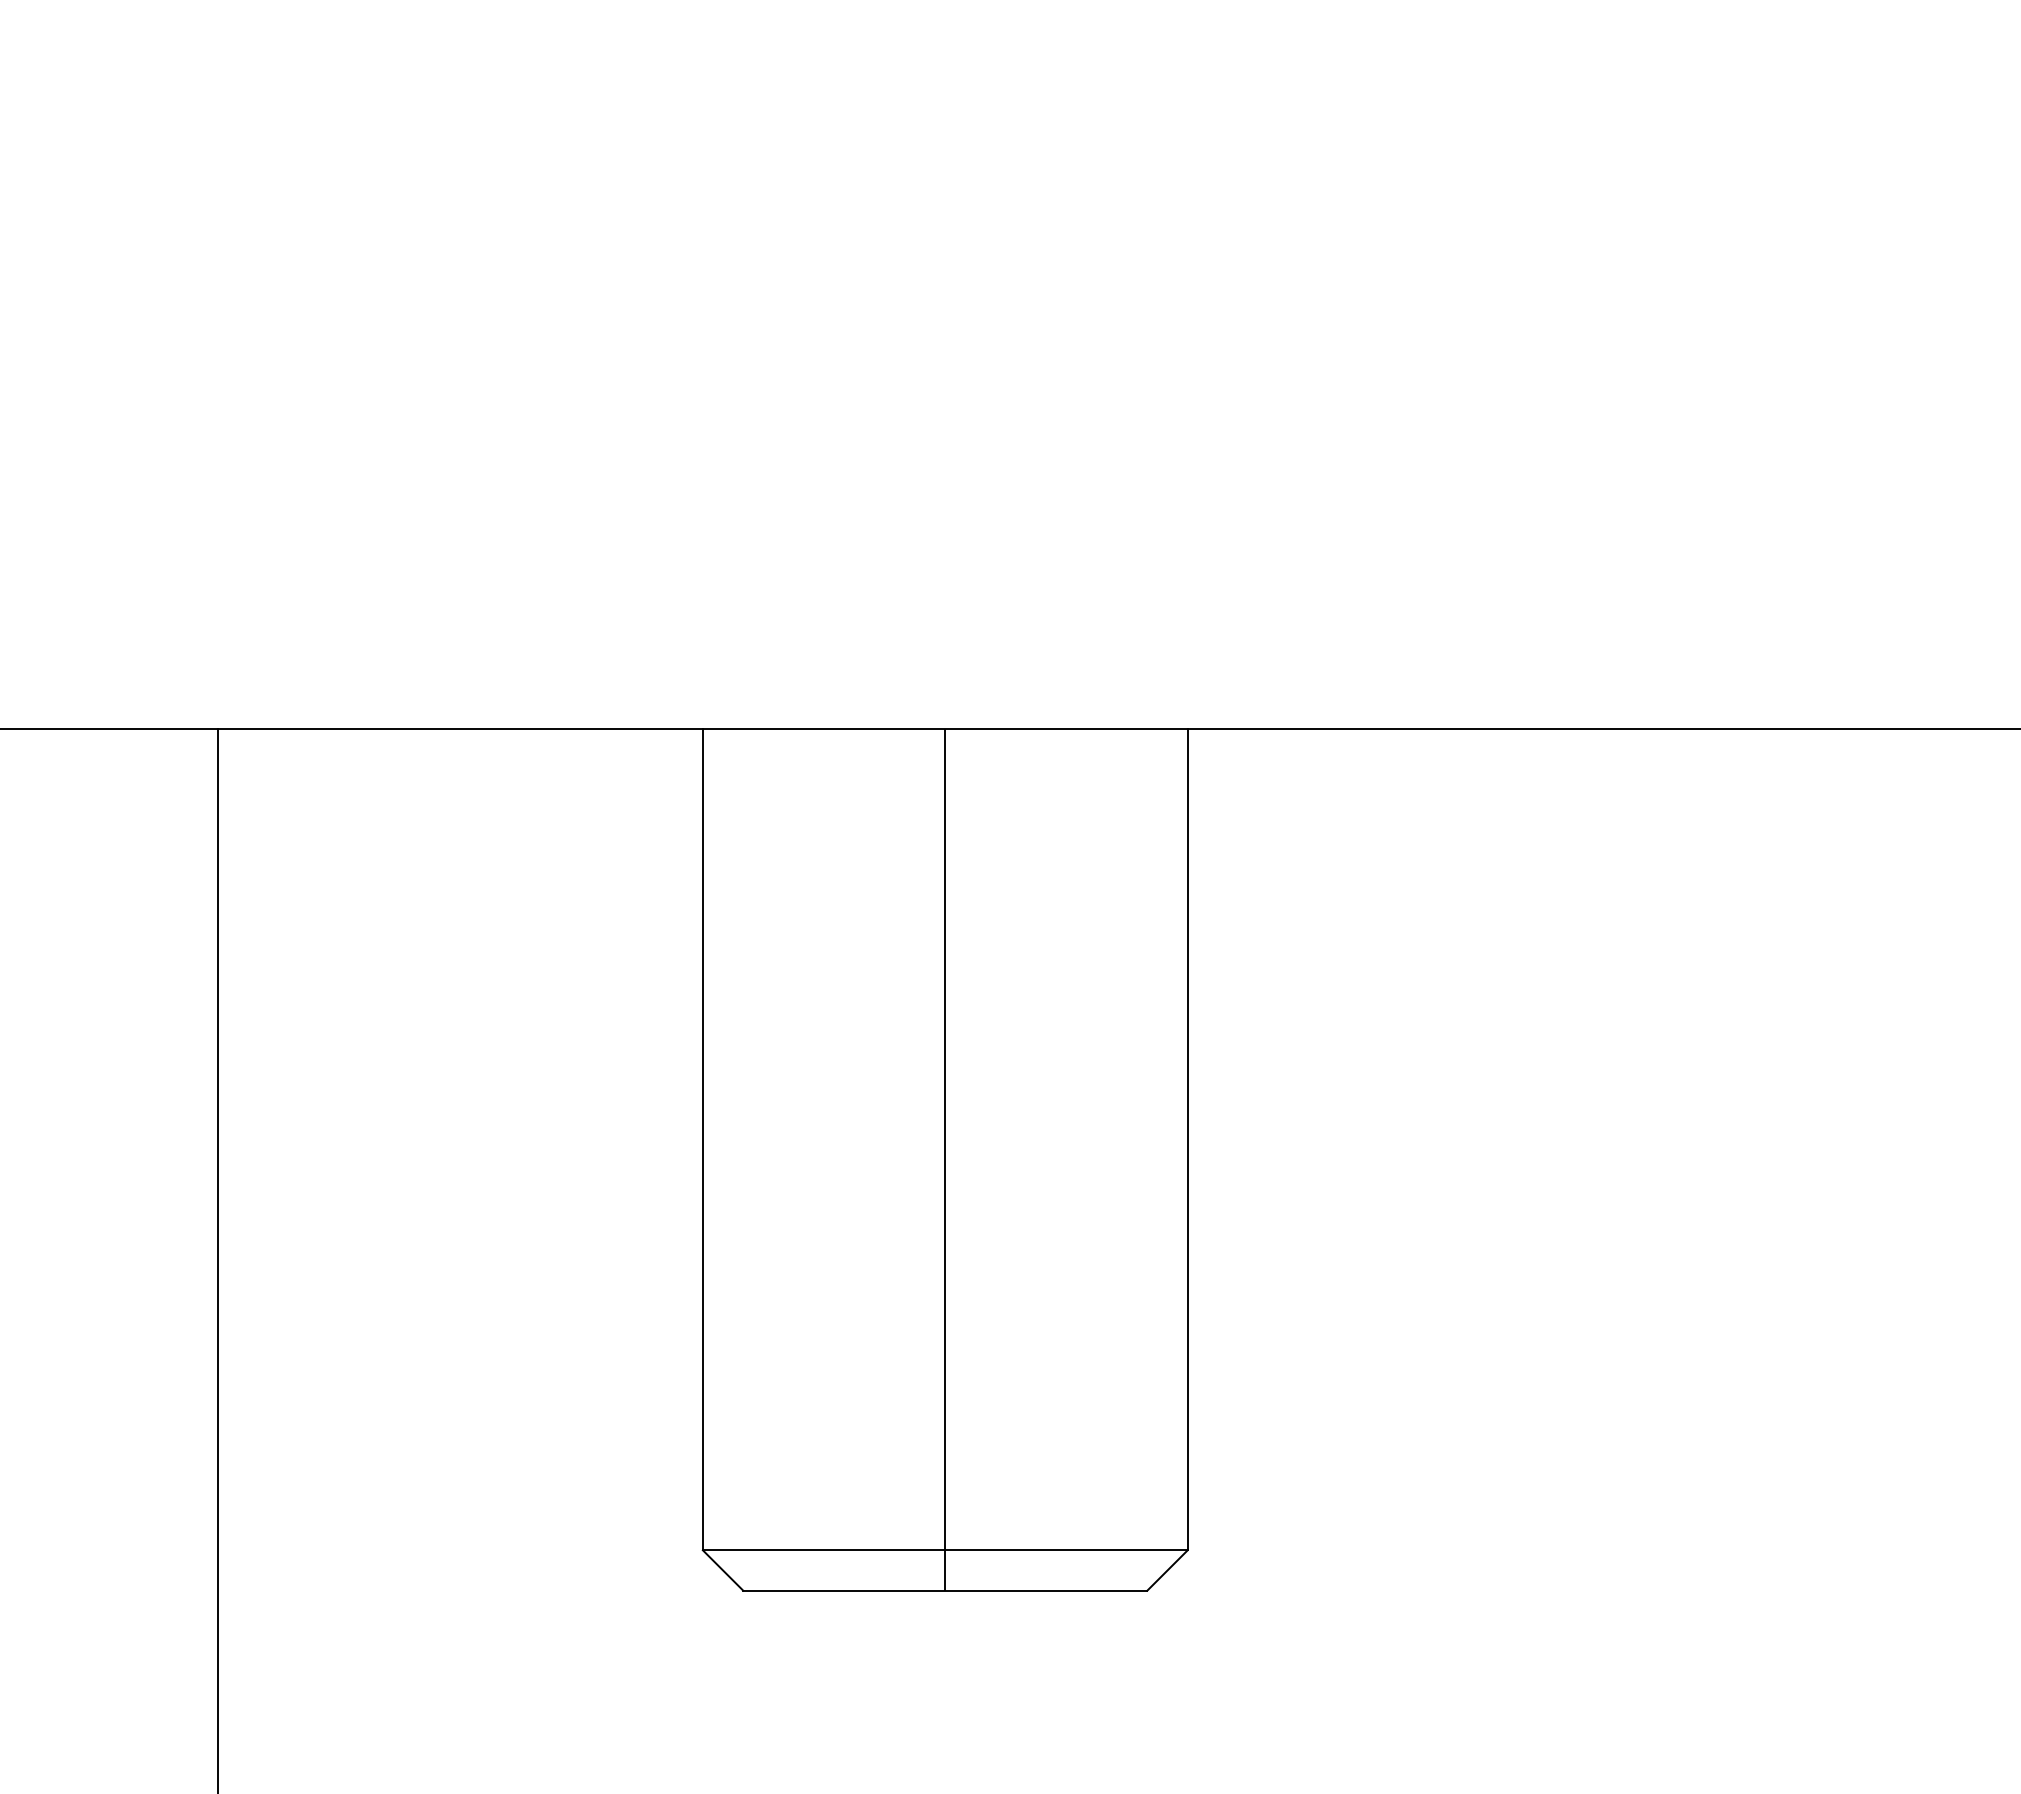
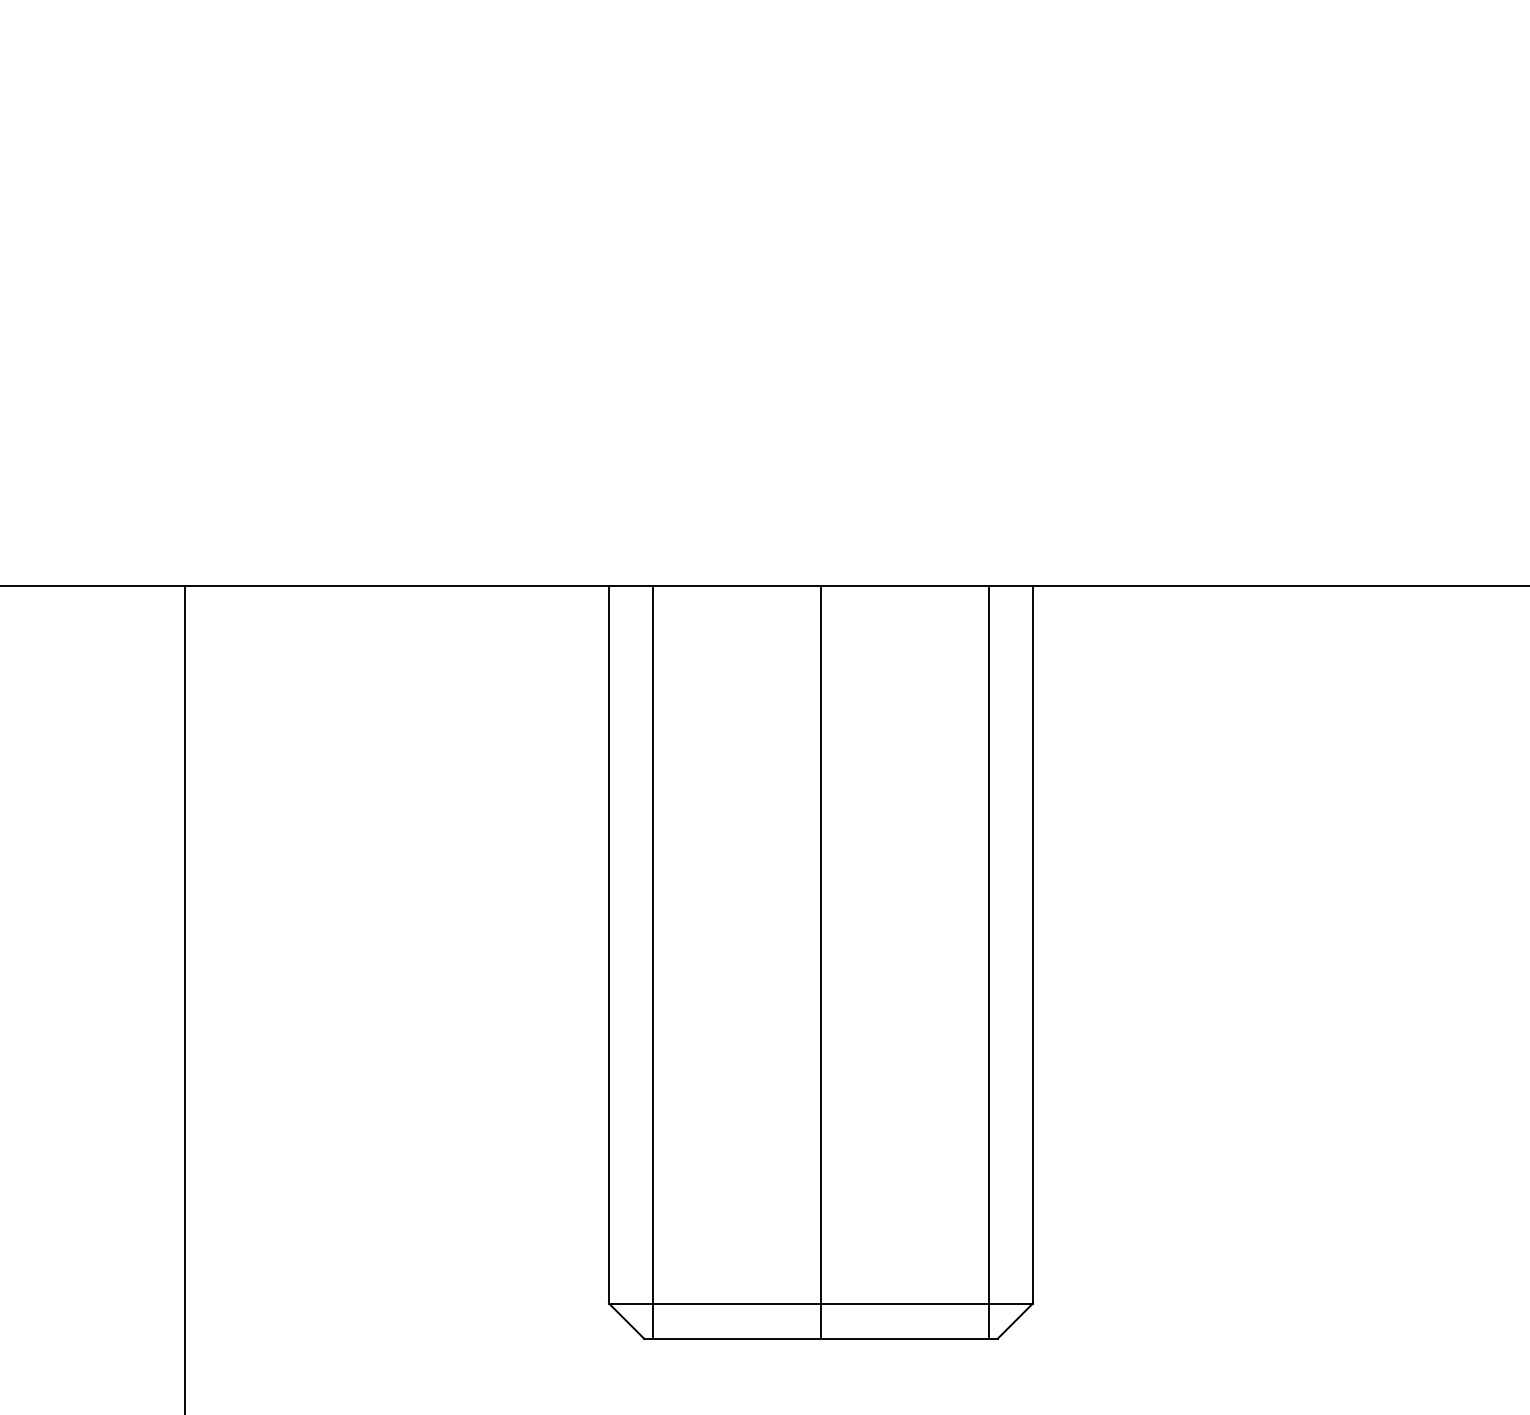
line: (753, 1159) -> (653, 961), added
line: (1137, 1159) -> (989, 961), added

